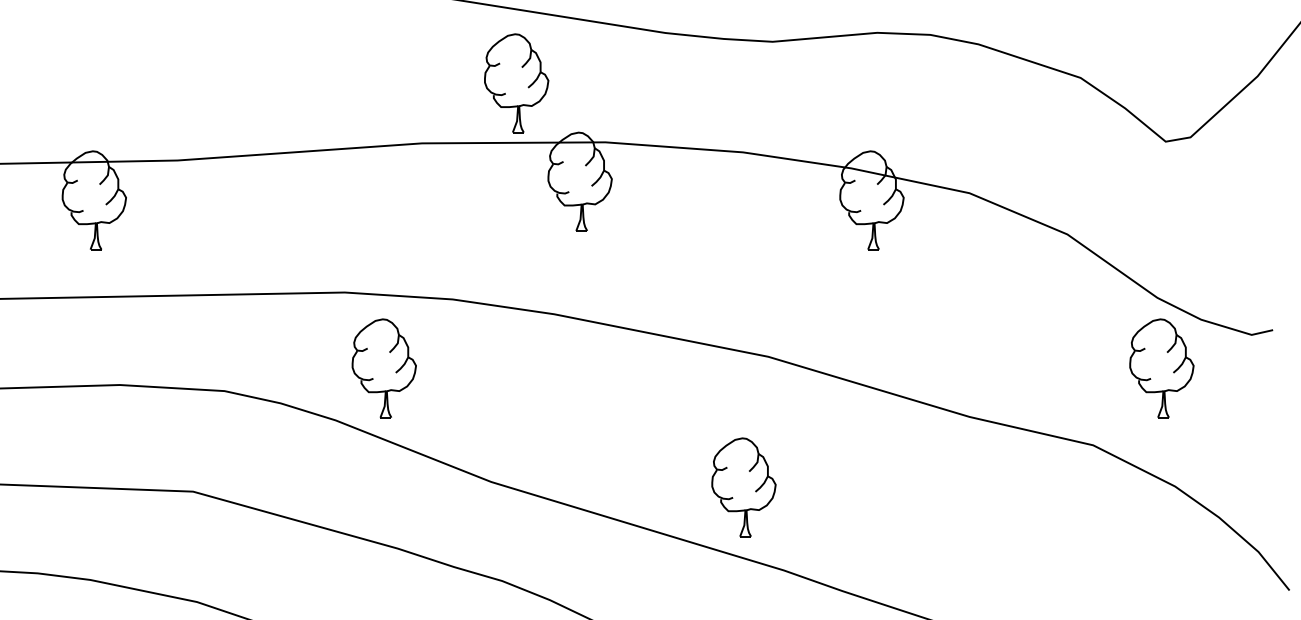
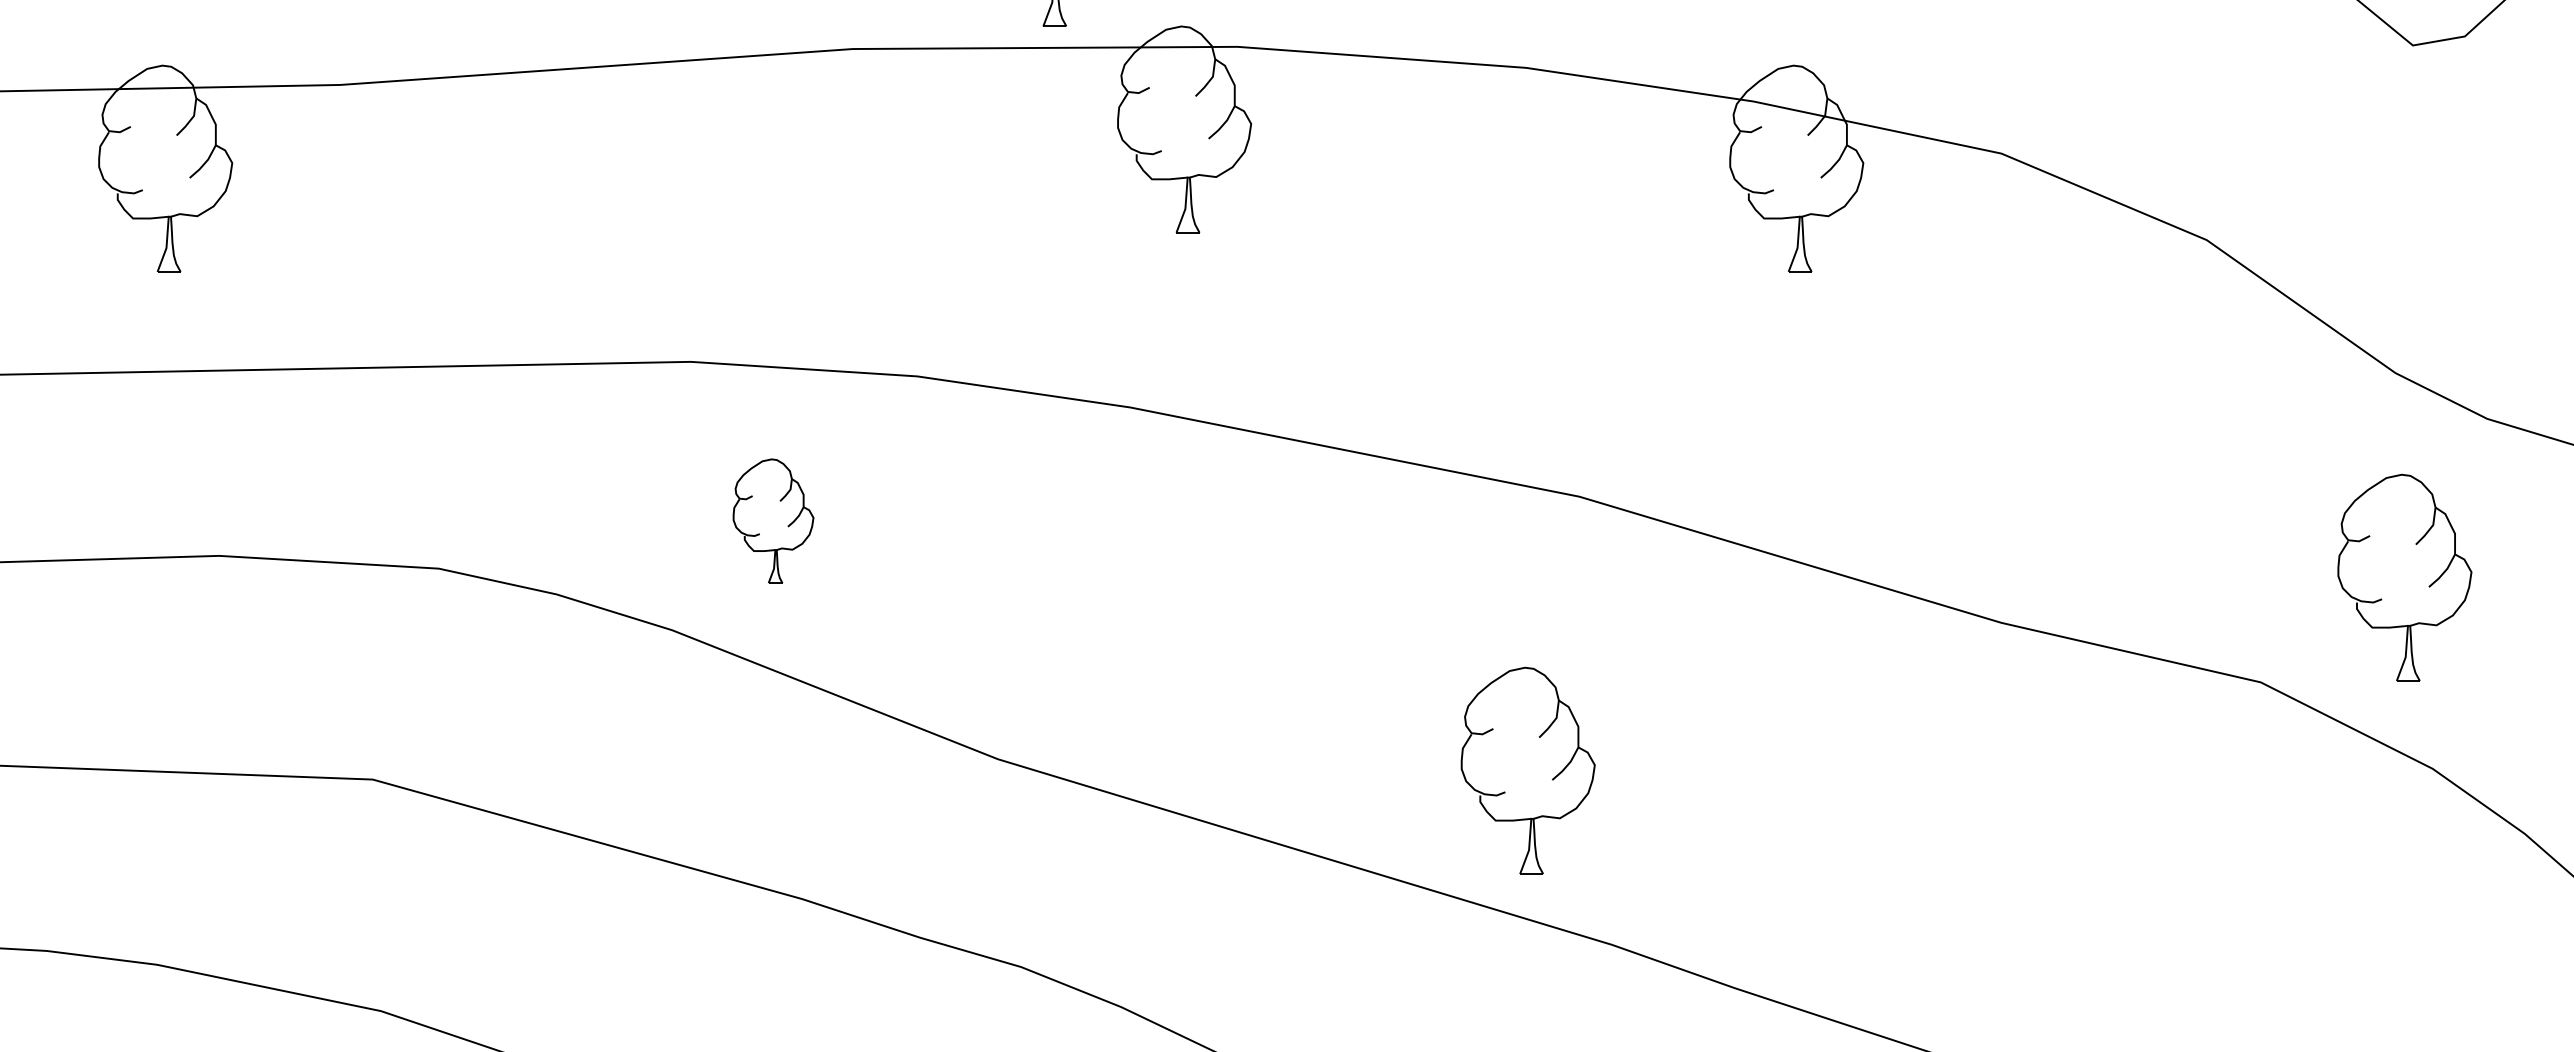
part: (383, 368) -> (772, 521), size x0.6
part: (1161, 368) -> (2404, 577), moved

